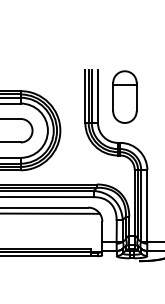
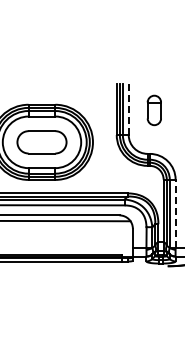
line: (97, 97) -> (128, 110), solid -> dashed
part: (125, 97) -> (154, 110), size x0.6
line: (147, 205) -> (175, 213), solid -> dashed

